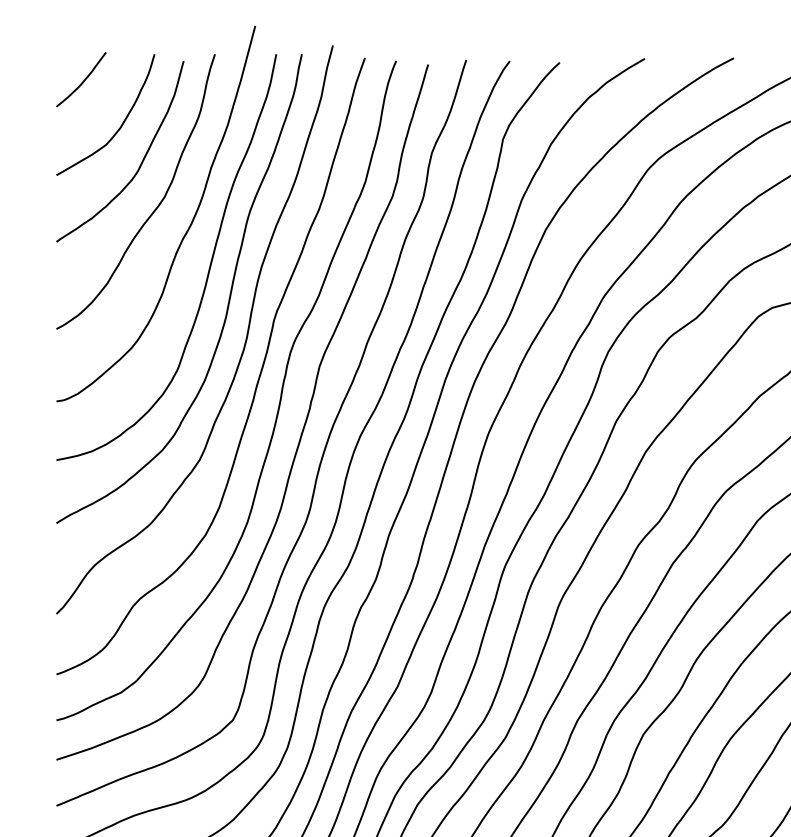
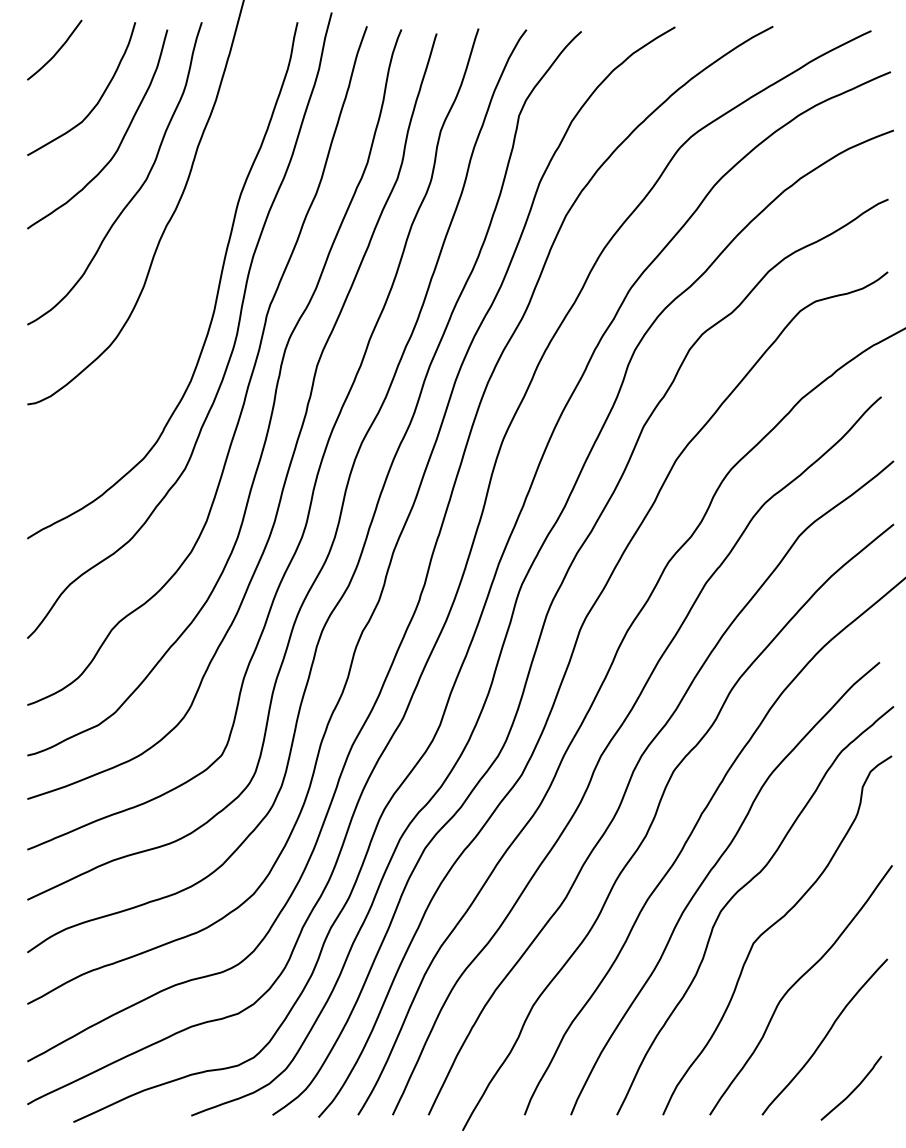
curve: (209, 266) -> (195, 255), removed

